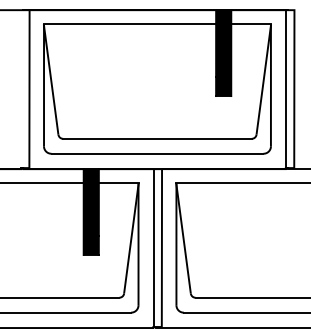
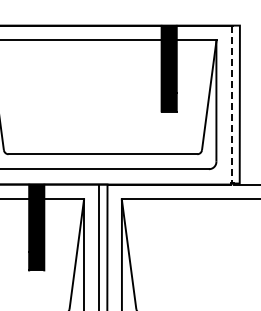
line: (286, 89) -> (231, 104), solid -> dashed

